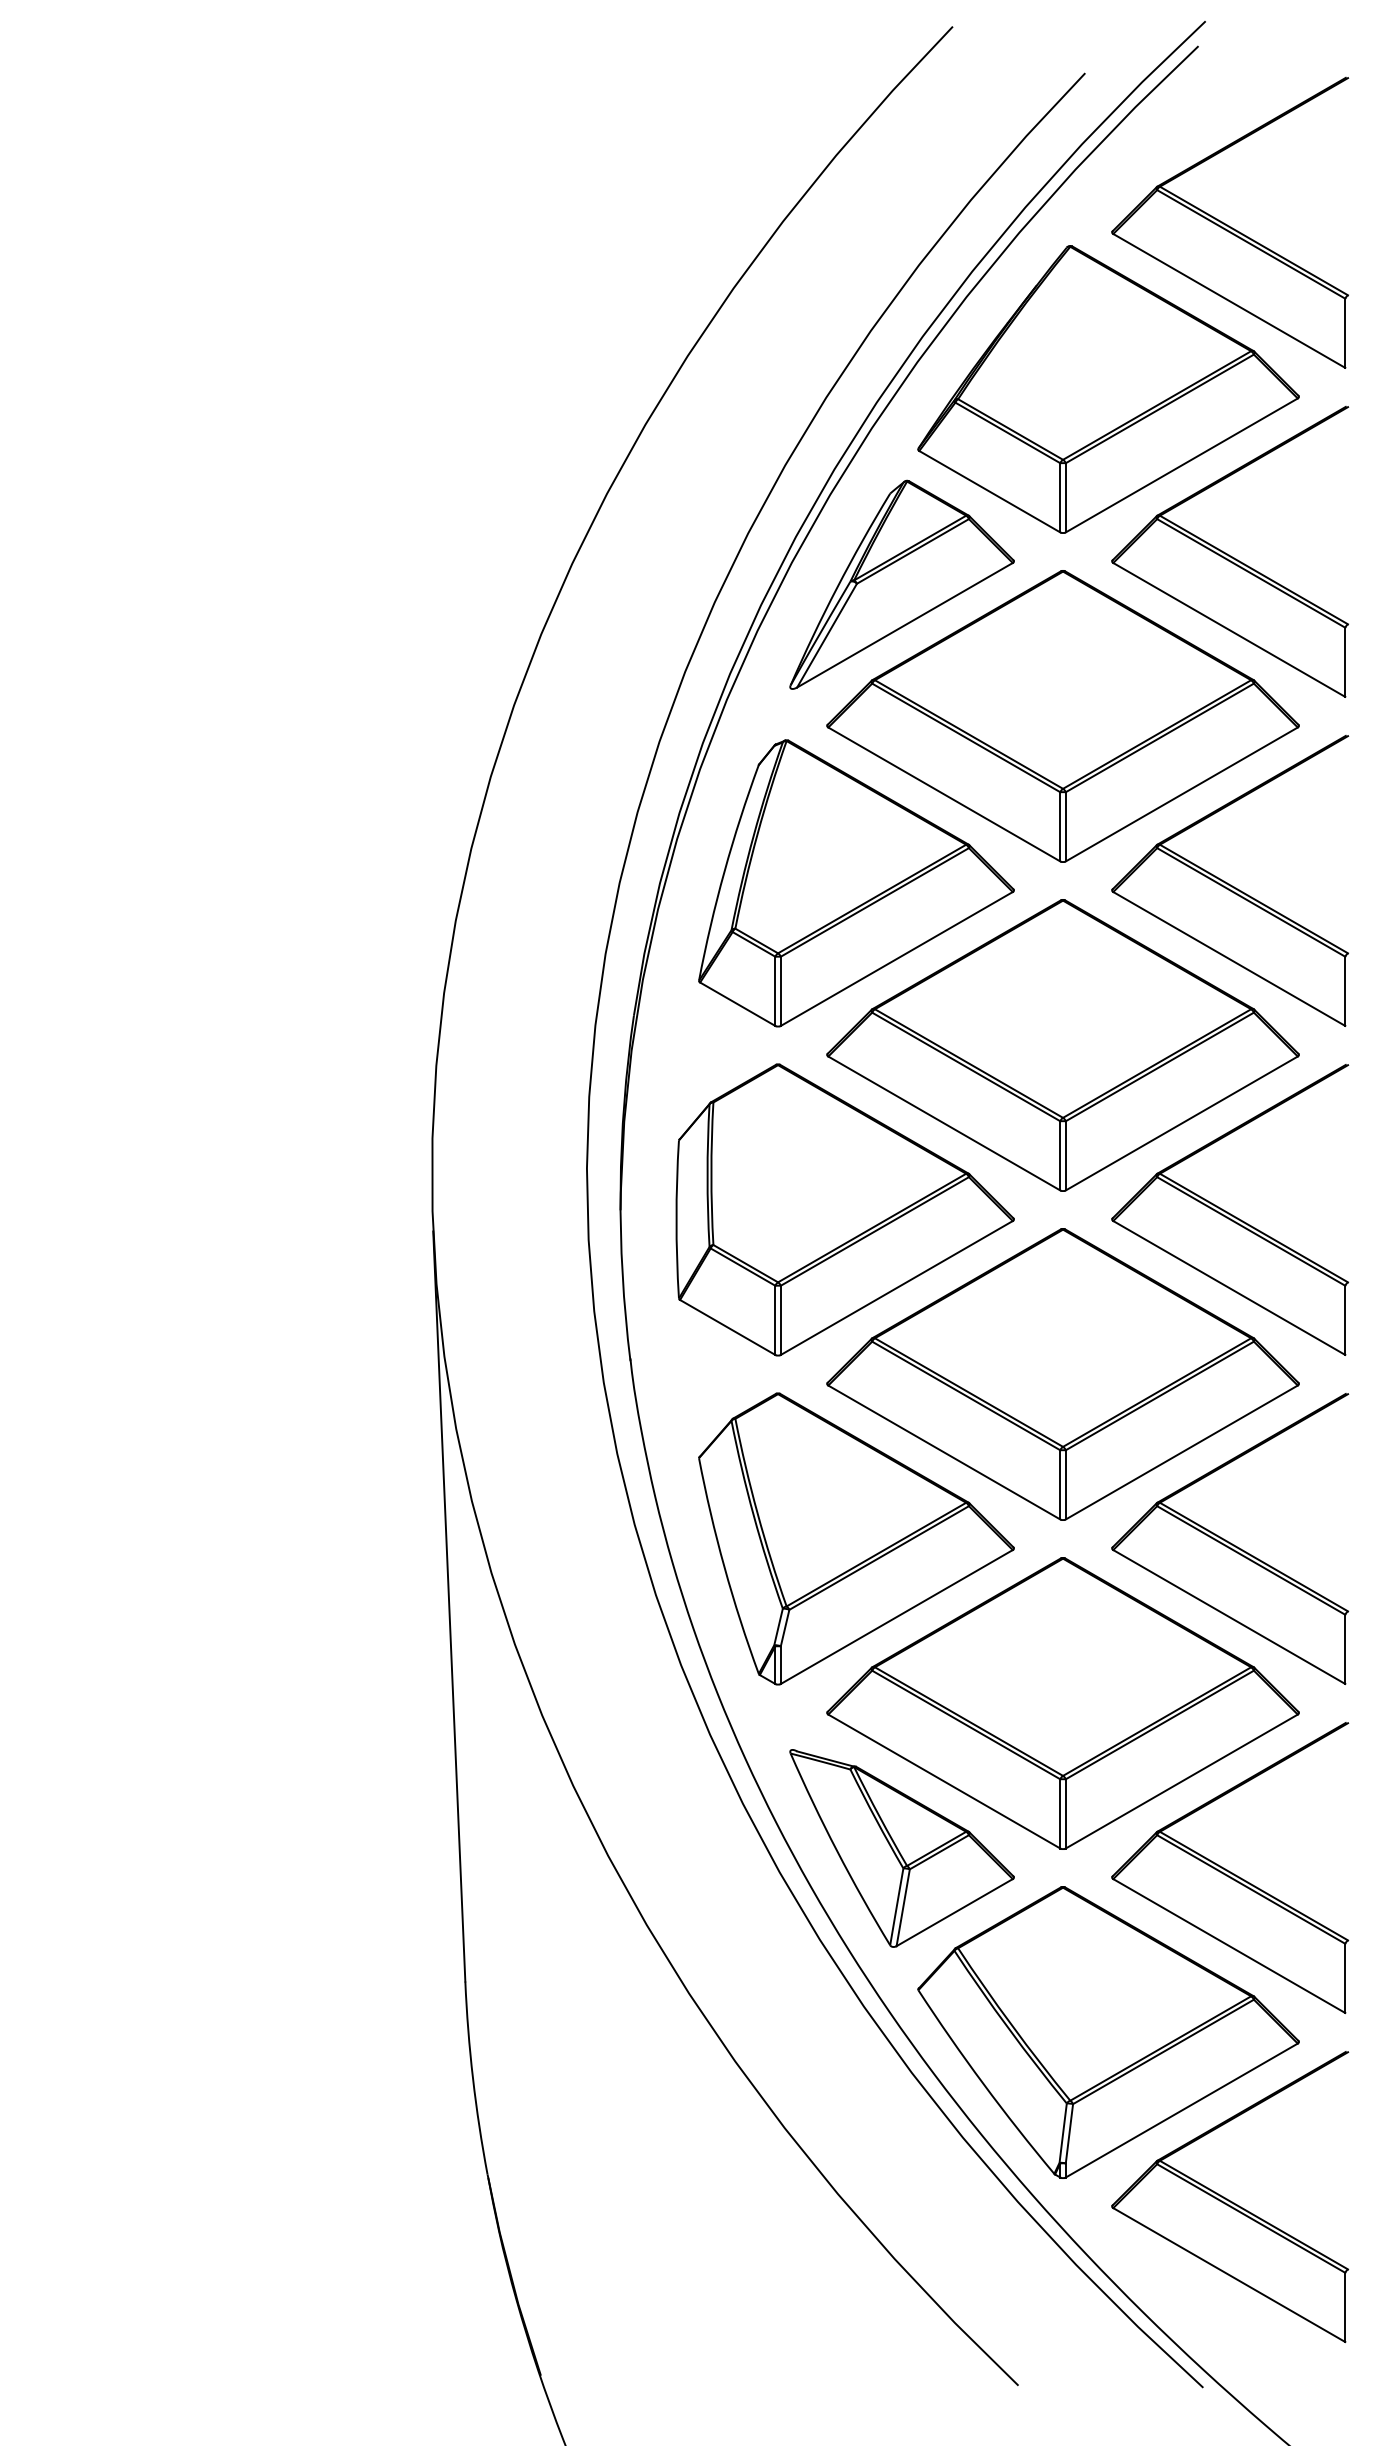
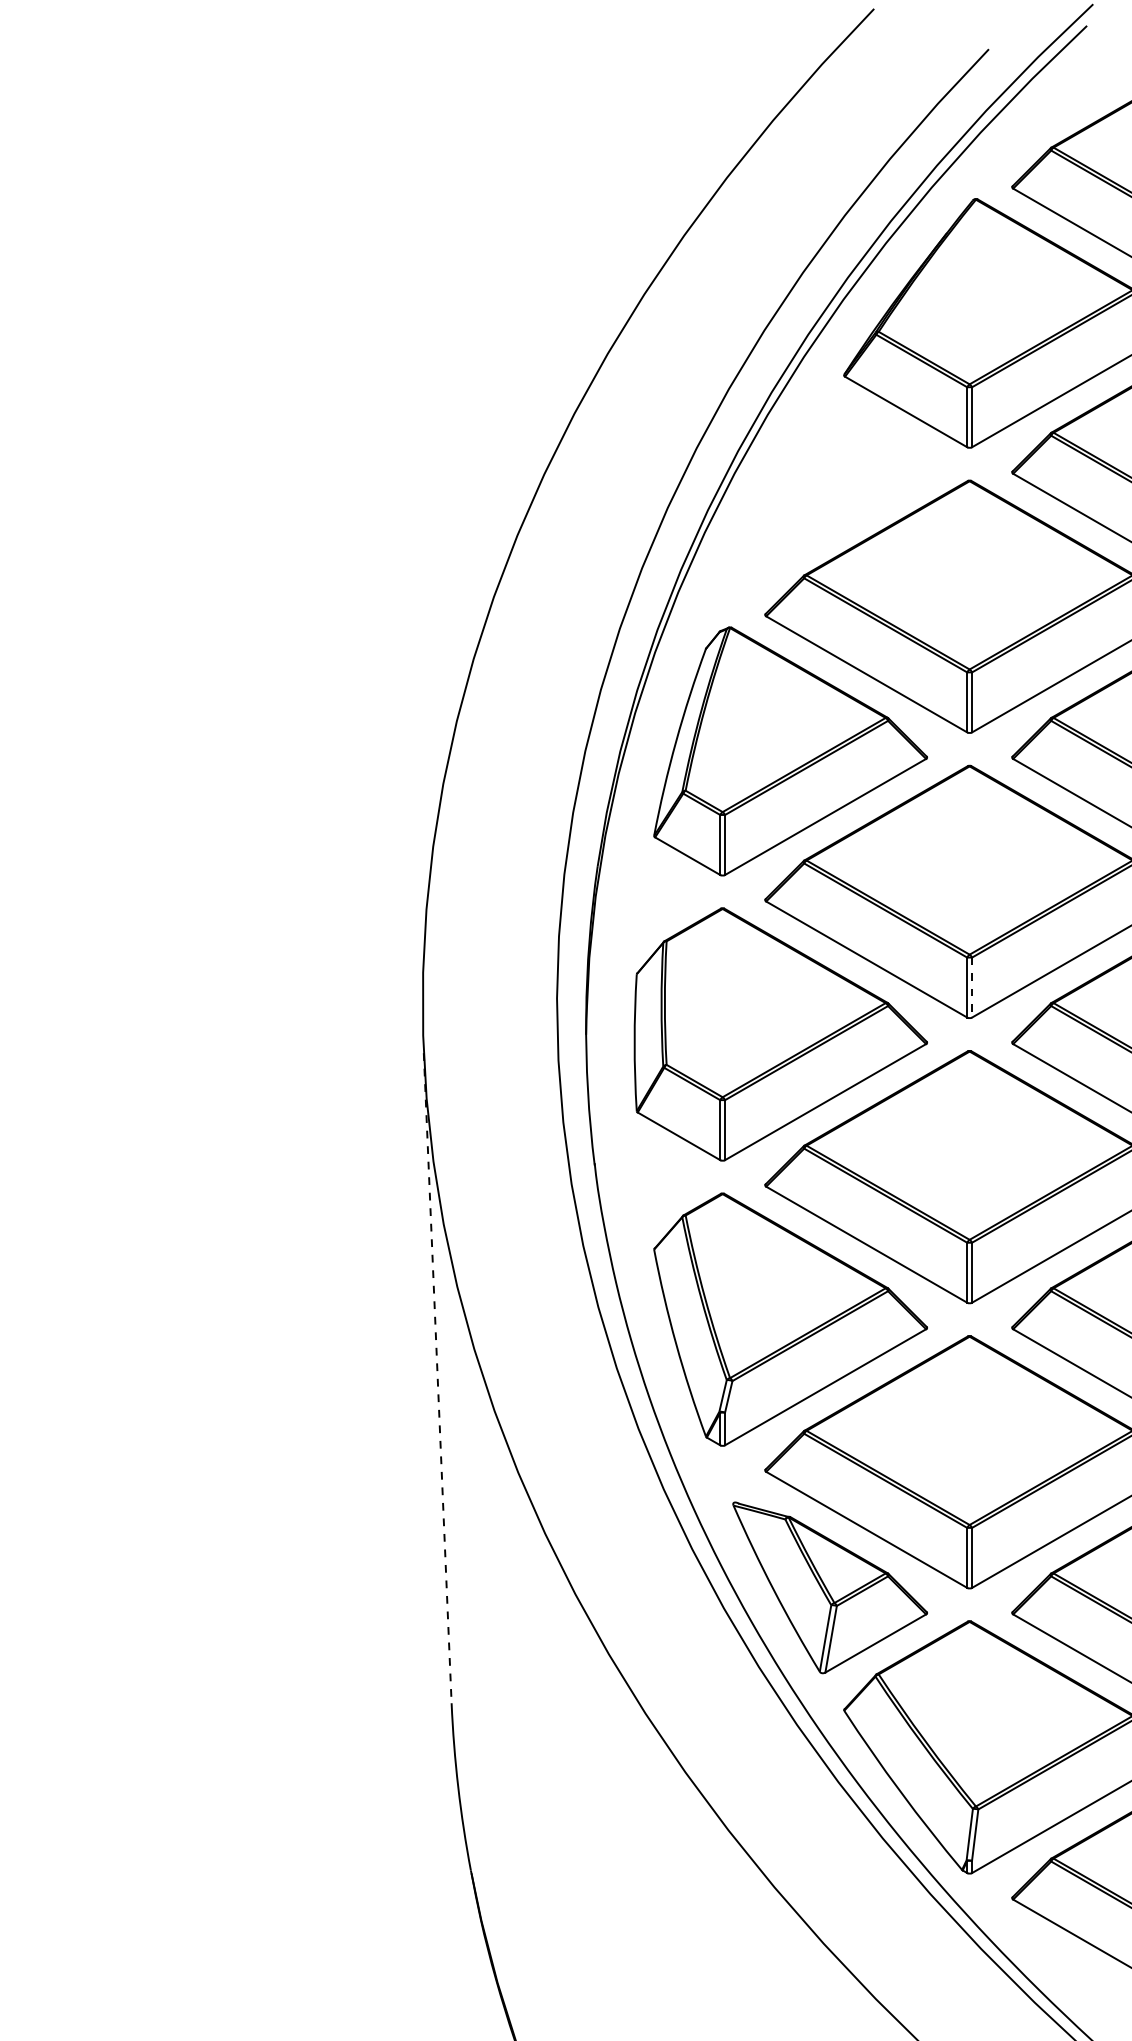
part: (901, 584) -> (829, 492), removed
line: (1065, 1155) -> (971, 987), solid -> dashed
line: (449, 1607) -> (437, 1379), solid -> dashed

